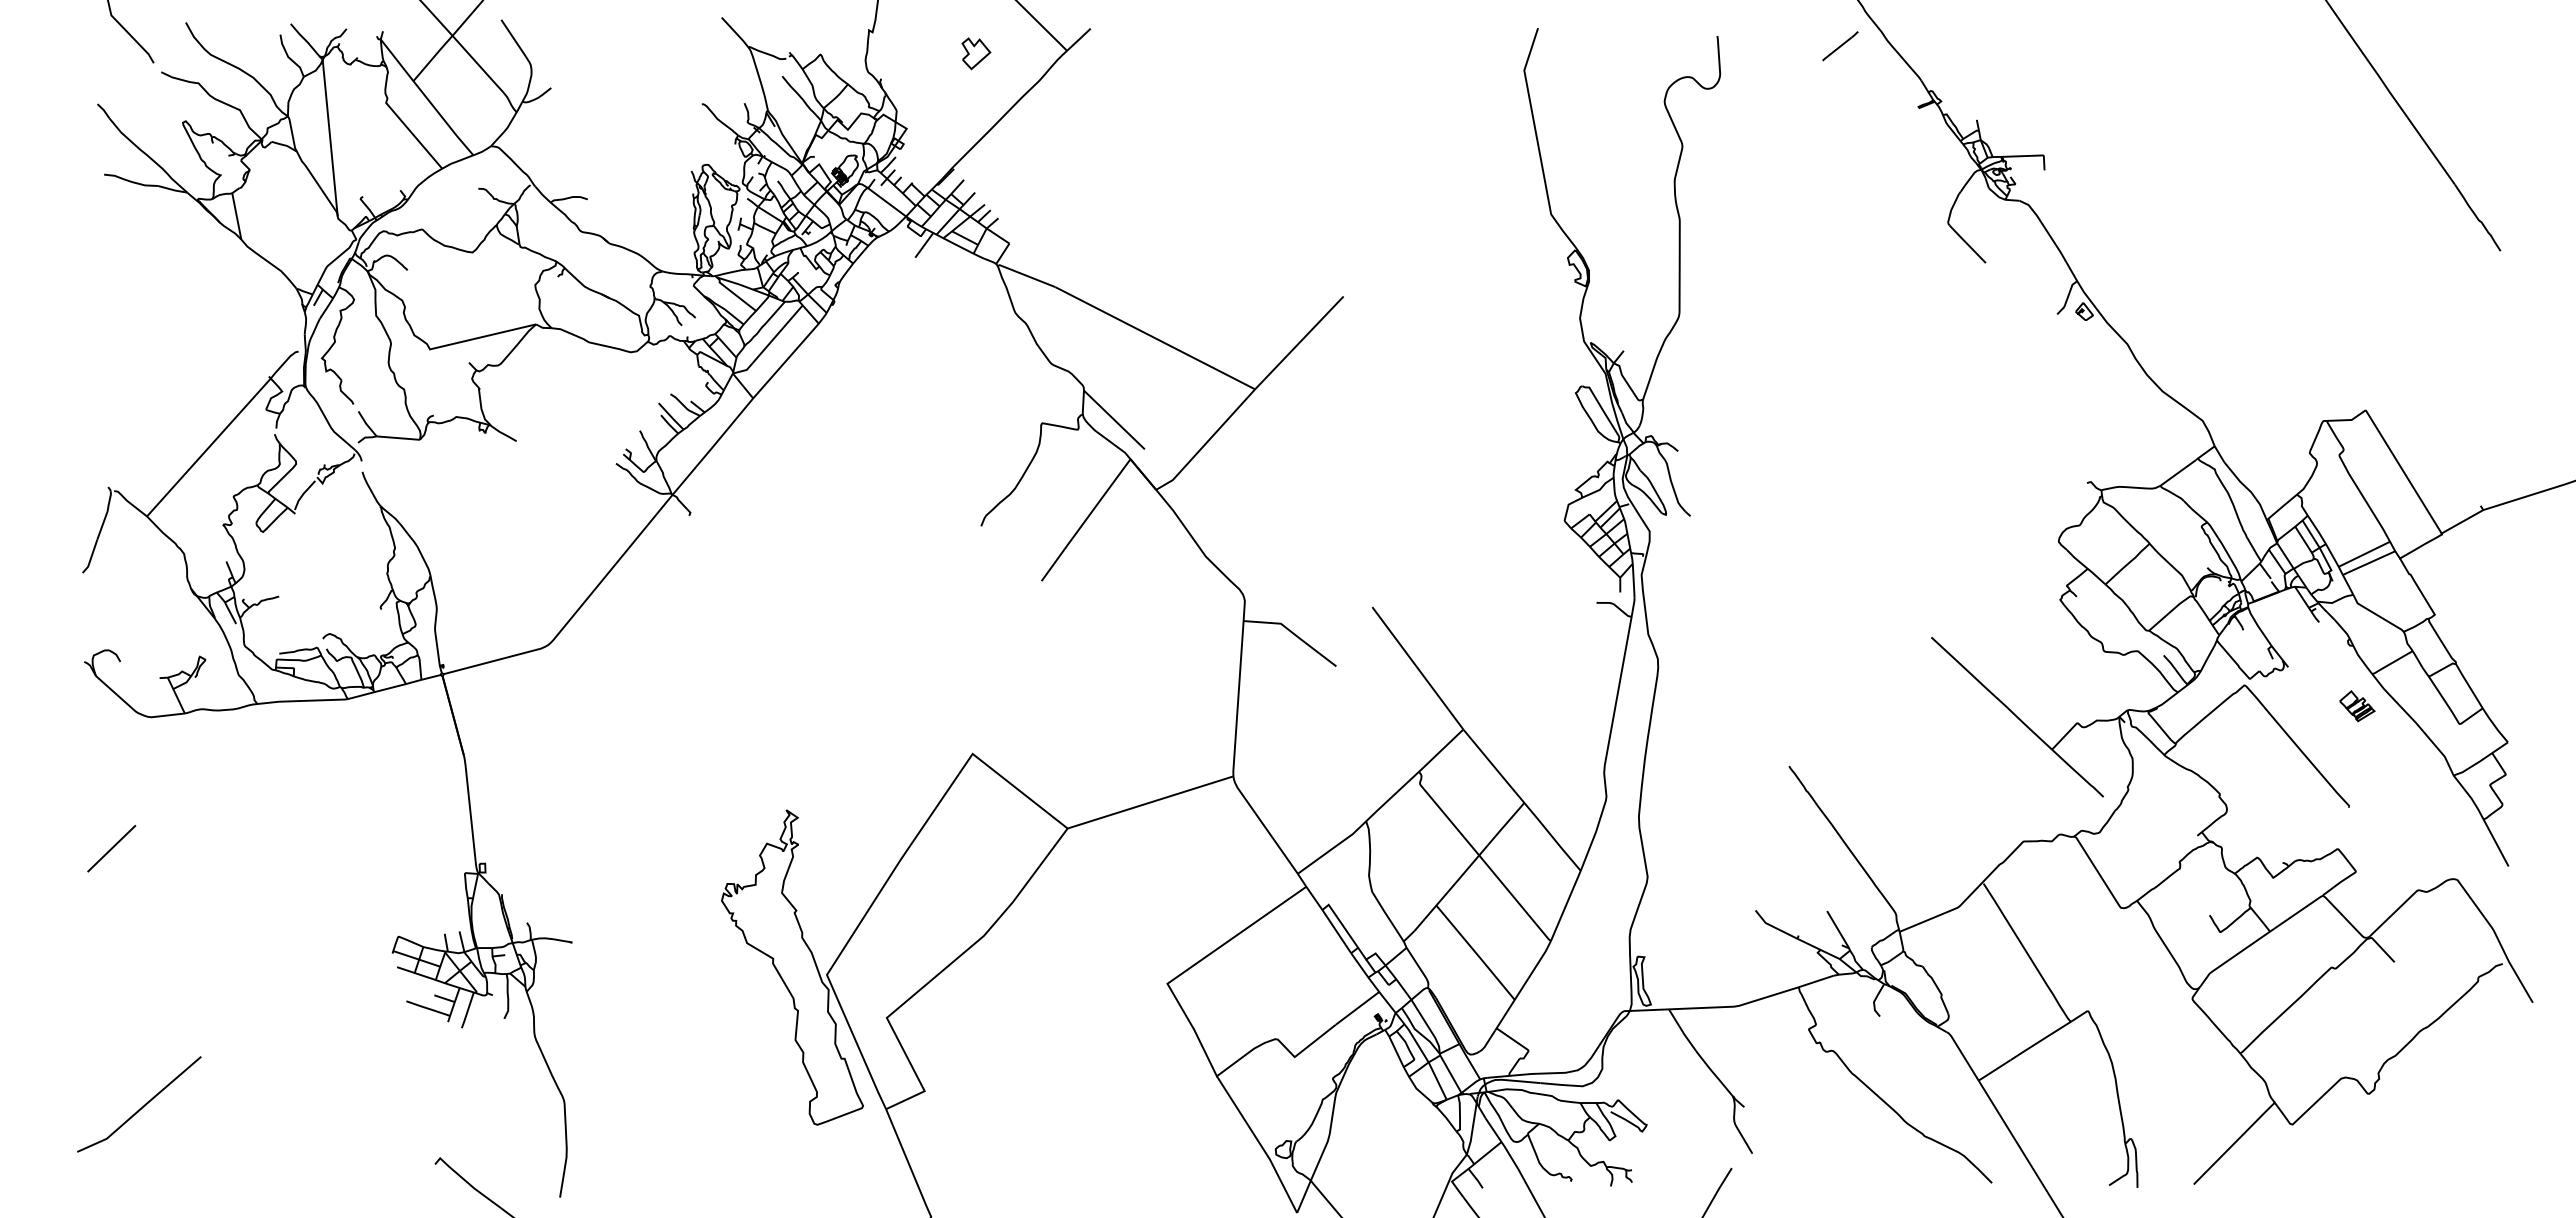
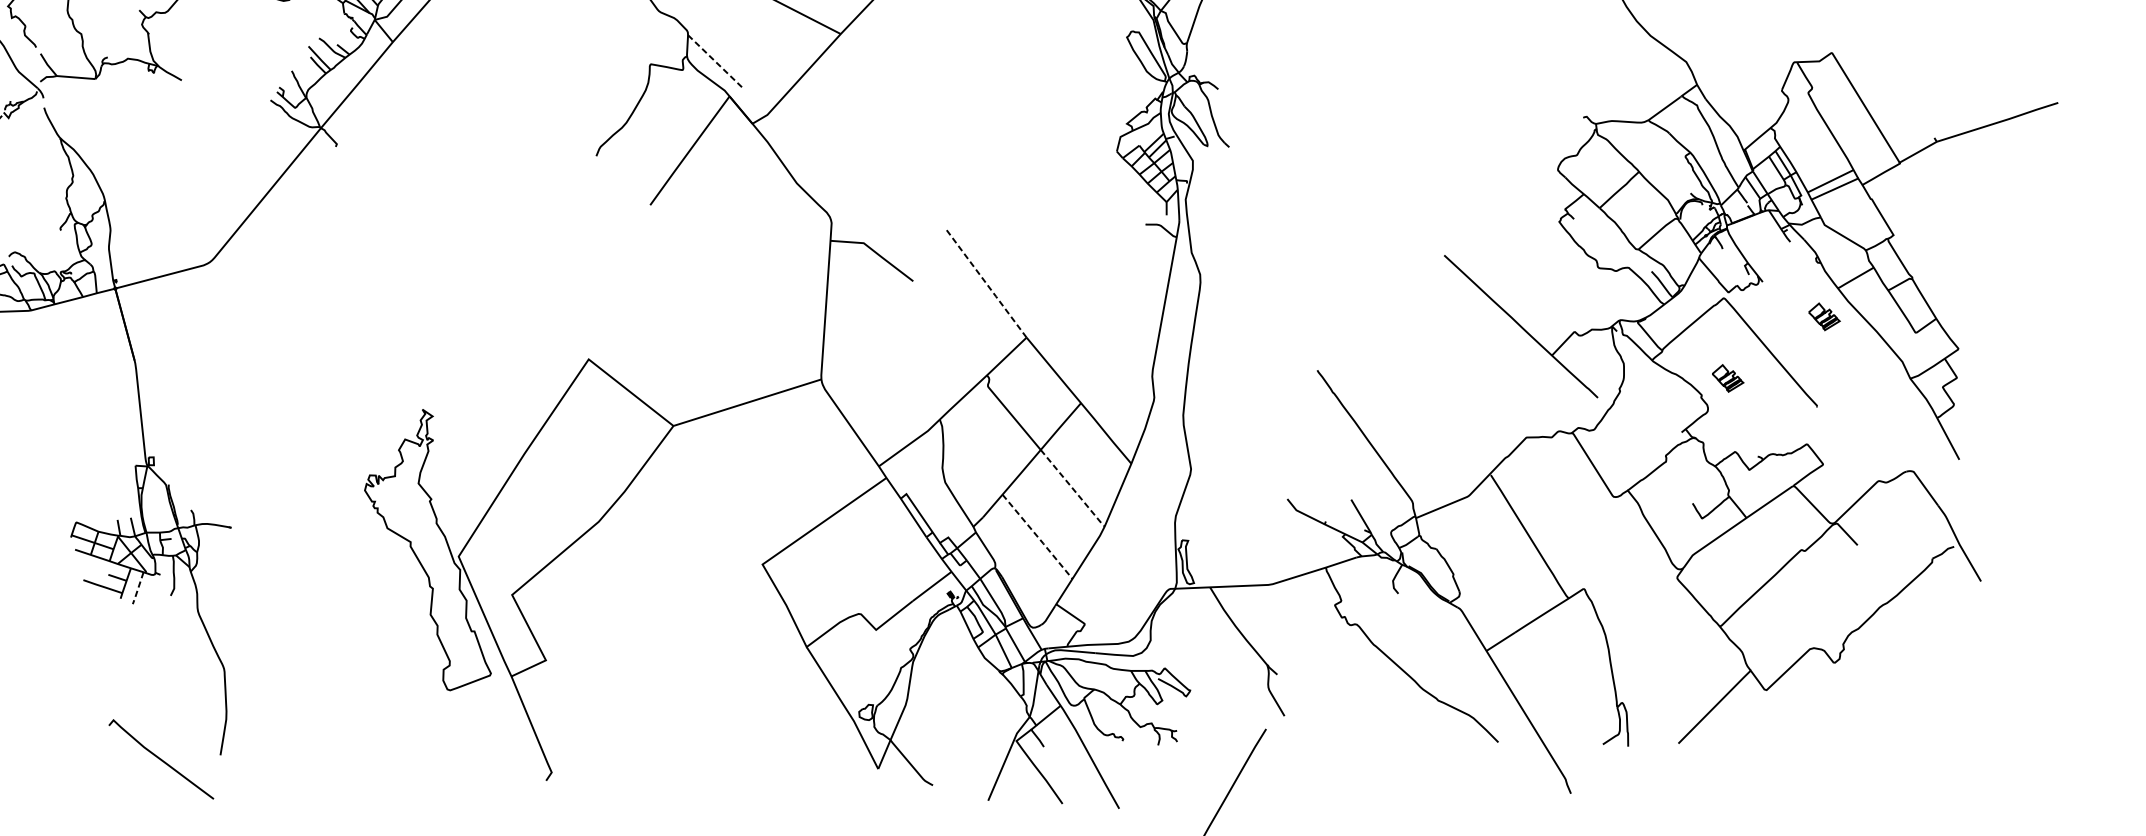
line: (1114, 420) -> (715, 61), solid -> dashed
line: (1417, 668) -> (985, 283), solid -> dashed
part: (2249, 775) -> (1728, 378), added
line: (1515, 899) -> (1073, 489), solid -> dashed
line: (1476, 953) -> (1038, 537), solid -> dashed
line: (467, 1010) -> (137, 588), solid -> dashed

